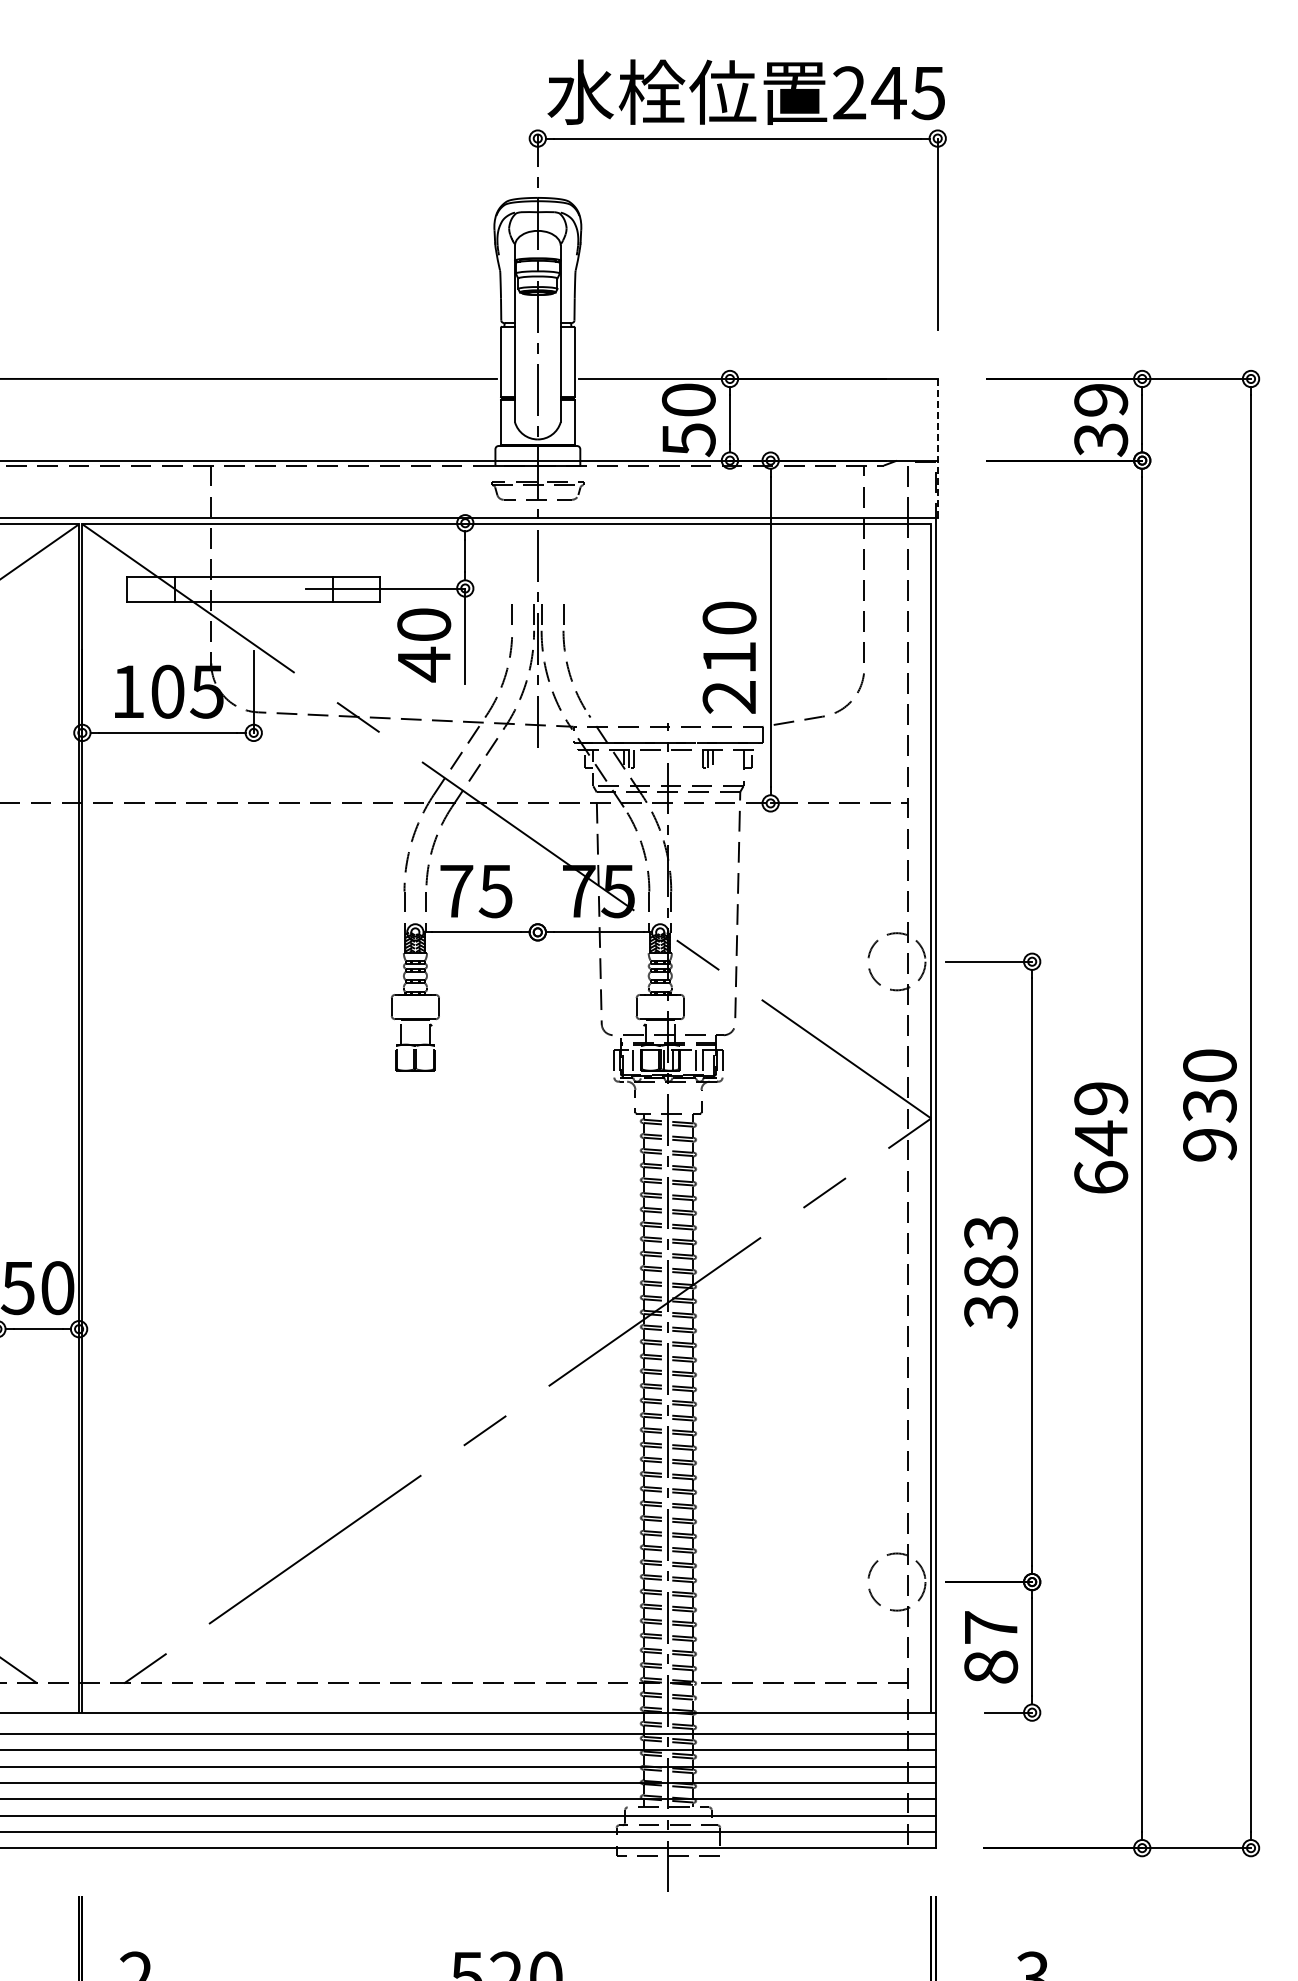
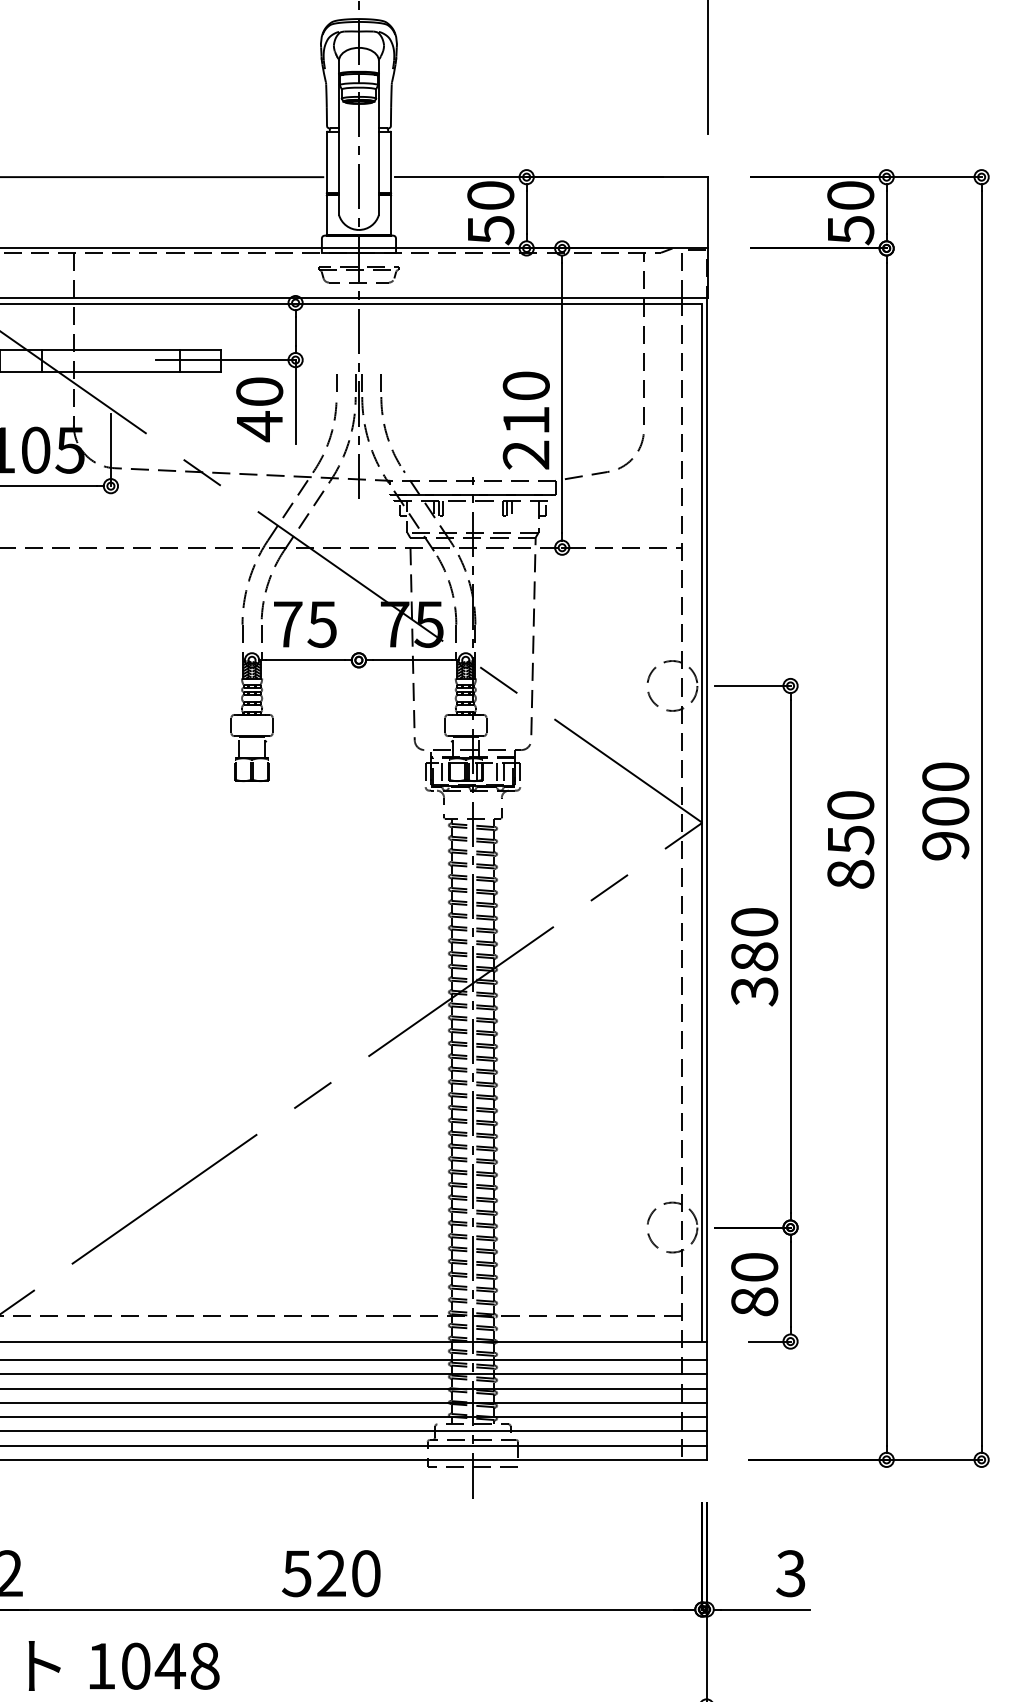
text: (1101, 420) -> (851, 213), 39 -> 50
line: (937, 448) -> (707, 237), dashed -> solid
text: (1209, 1105) -> (945, 811), 930 -> 900
text: (1101, 1137) -> (851, 839), 649 -> 850
text: (991, 1232) -> (755, 922), 383 -> 380
text: (991, 1627) -> (755, 1267), 87 -> 80

